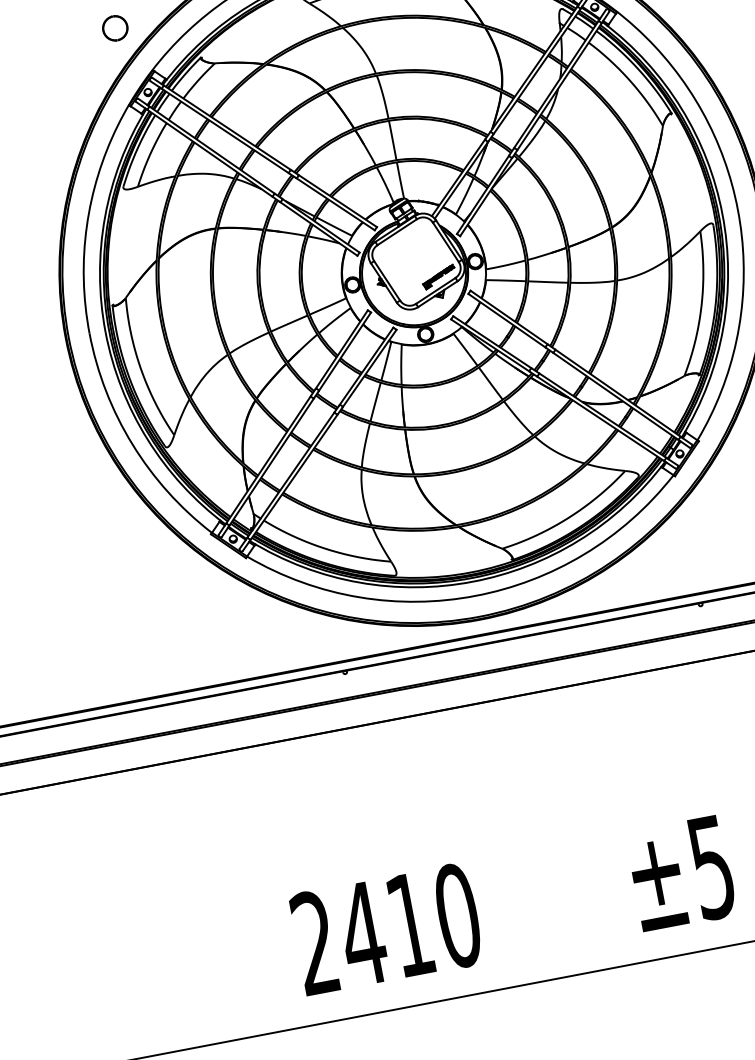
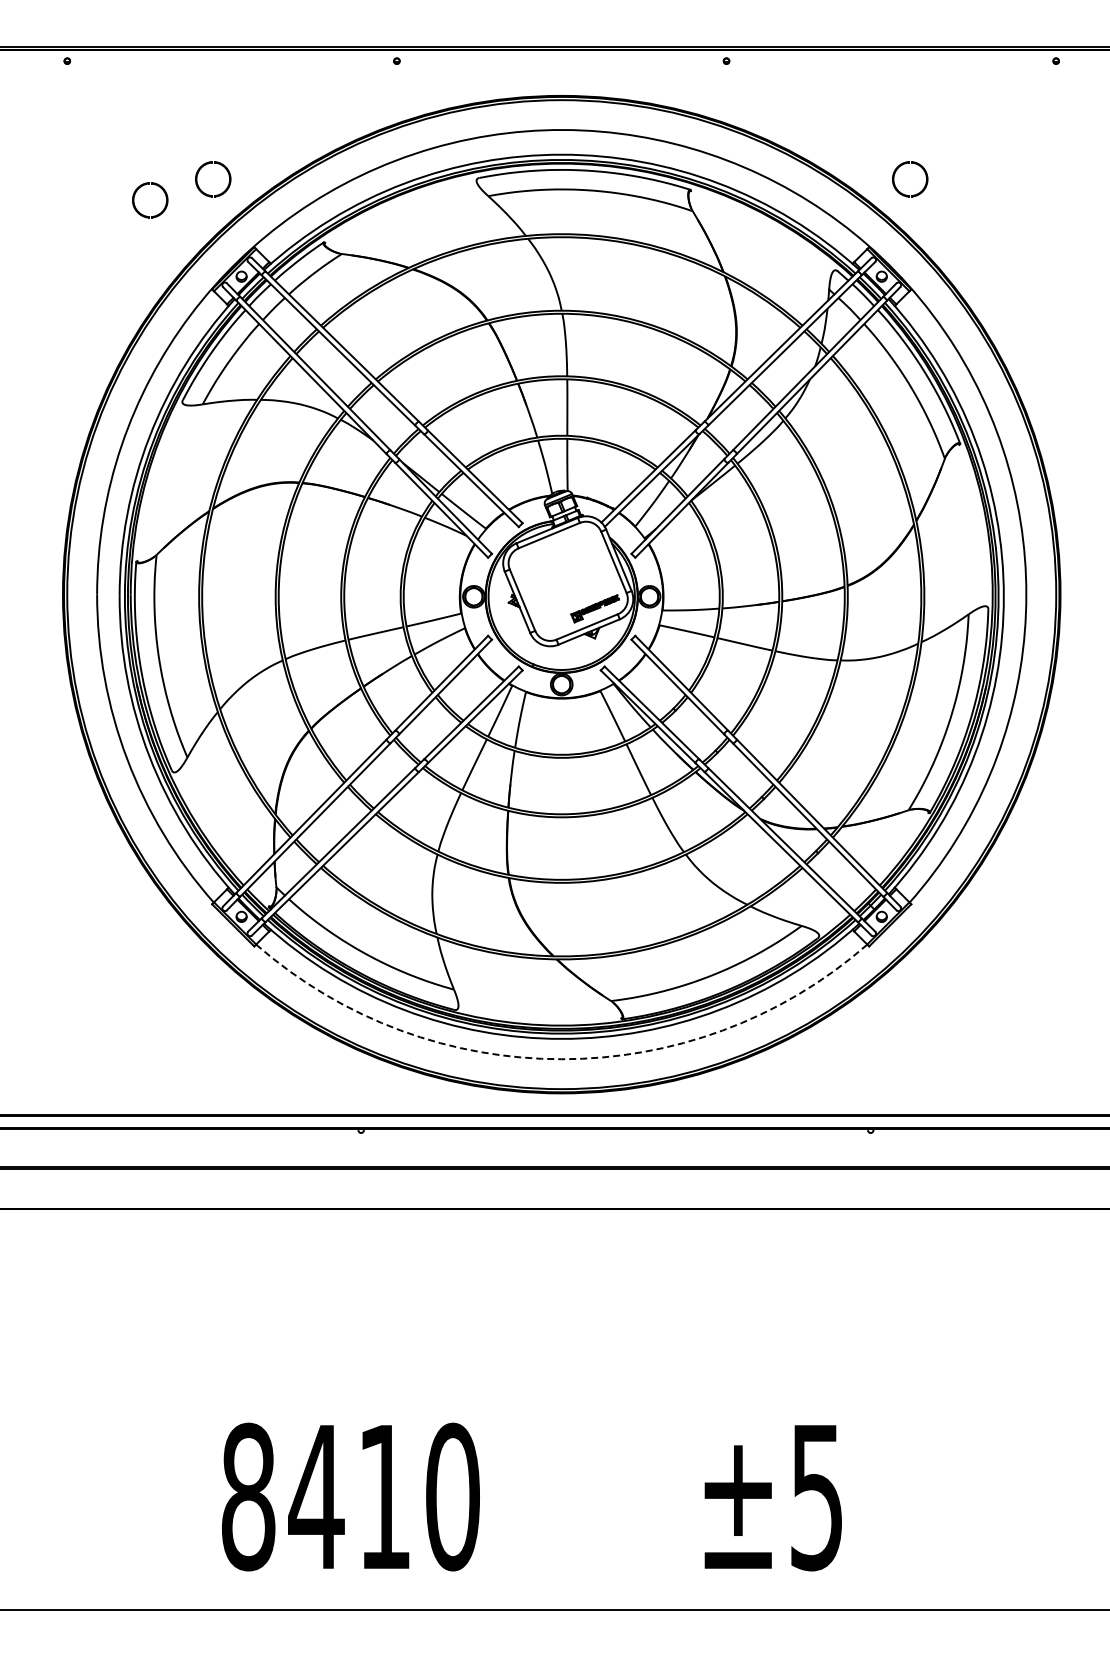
part: (84, 53) -> (164, 206), added
arc: (475, 596) -> (561, 1059), solid -> dashed
text: (315, 942) -> (248, 1496), 2410 -> 8410

